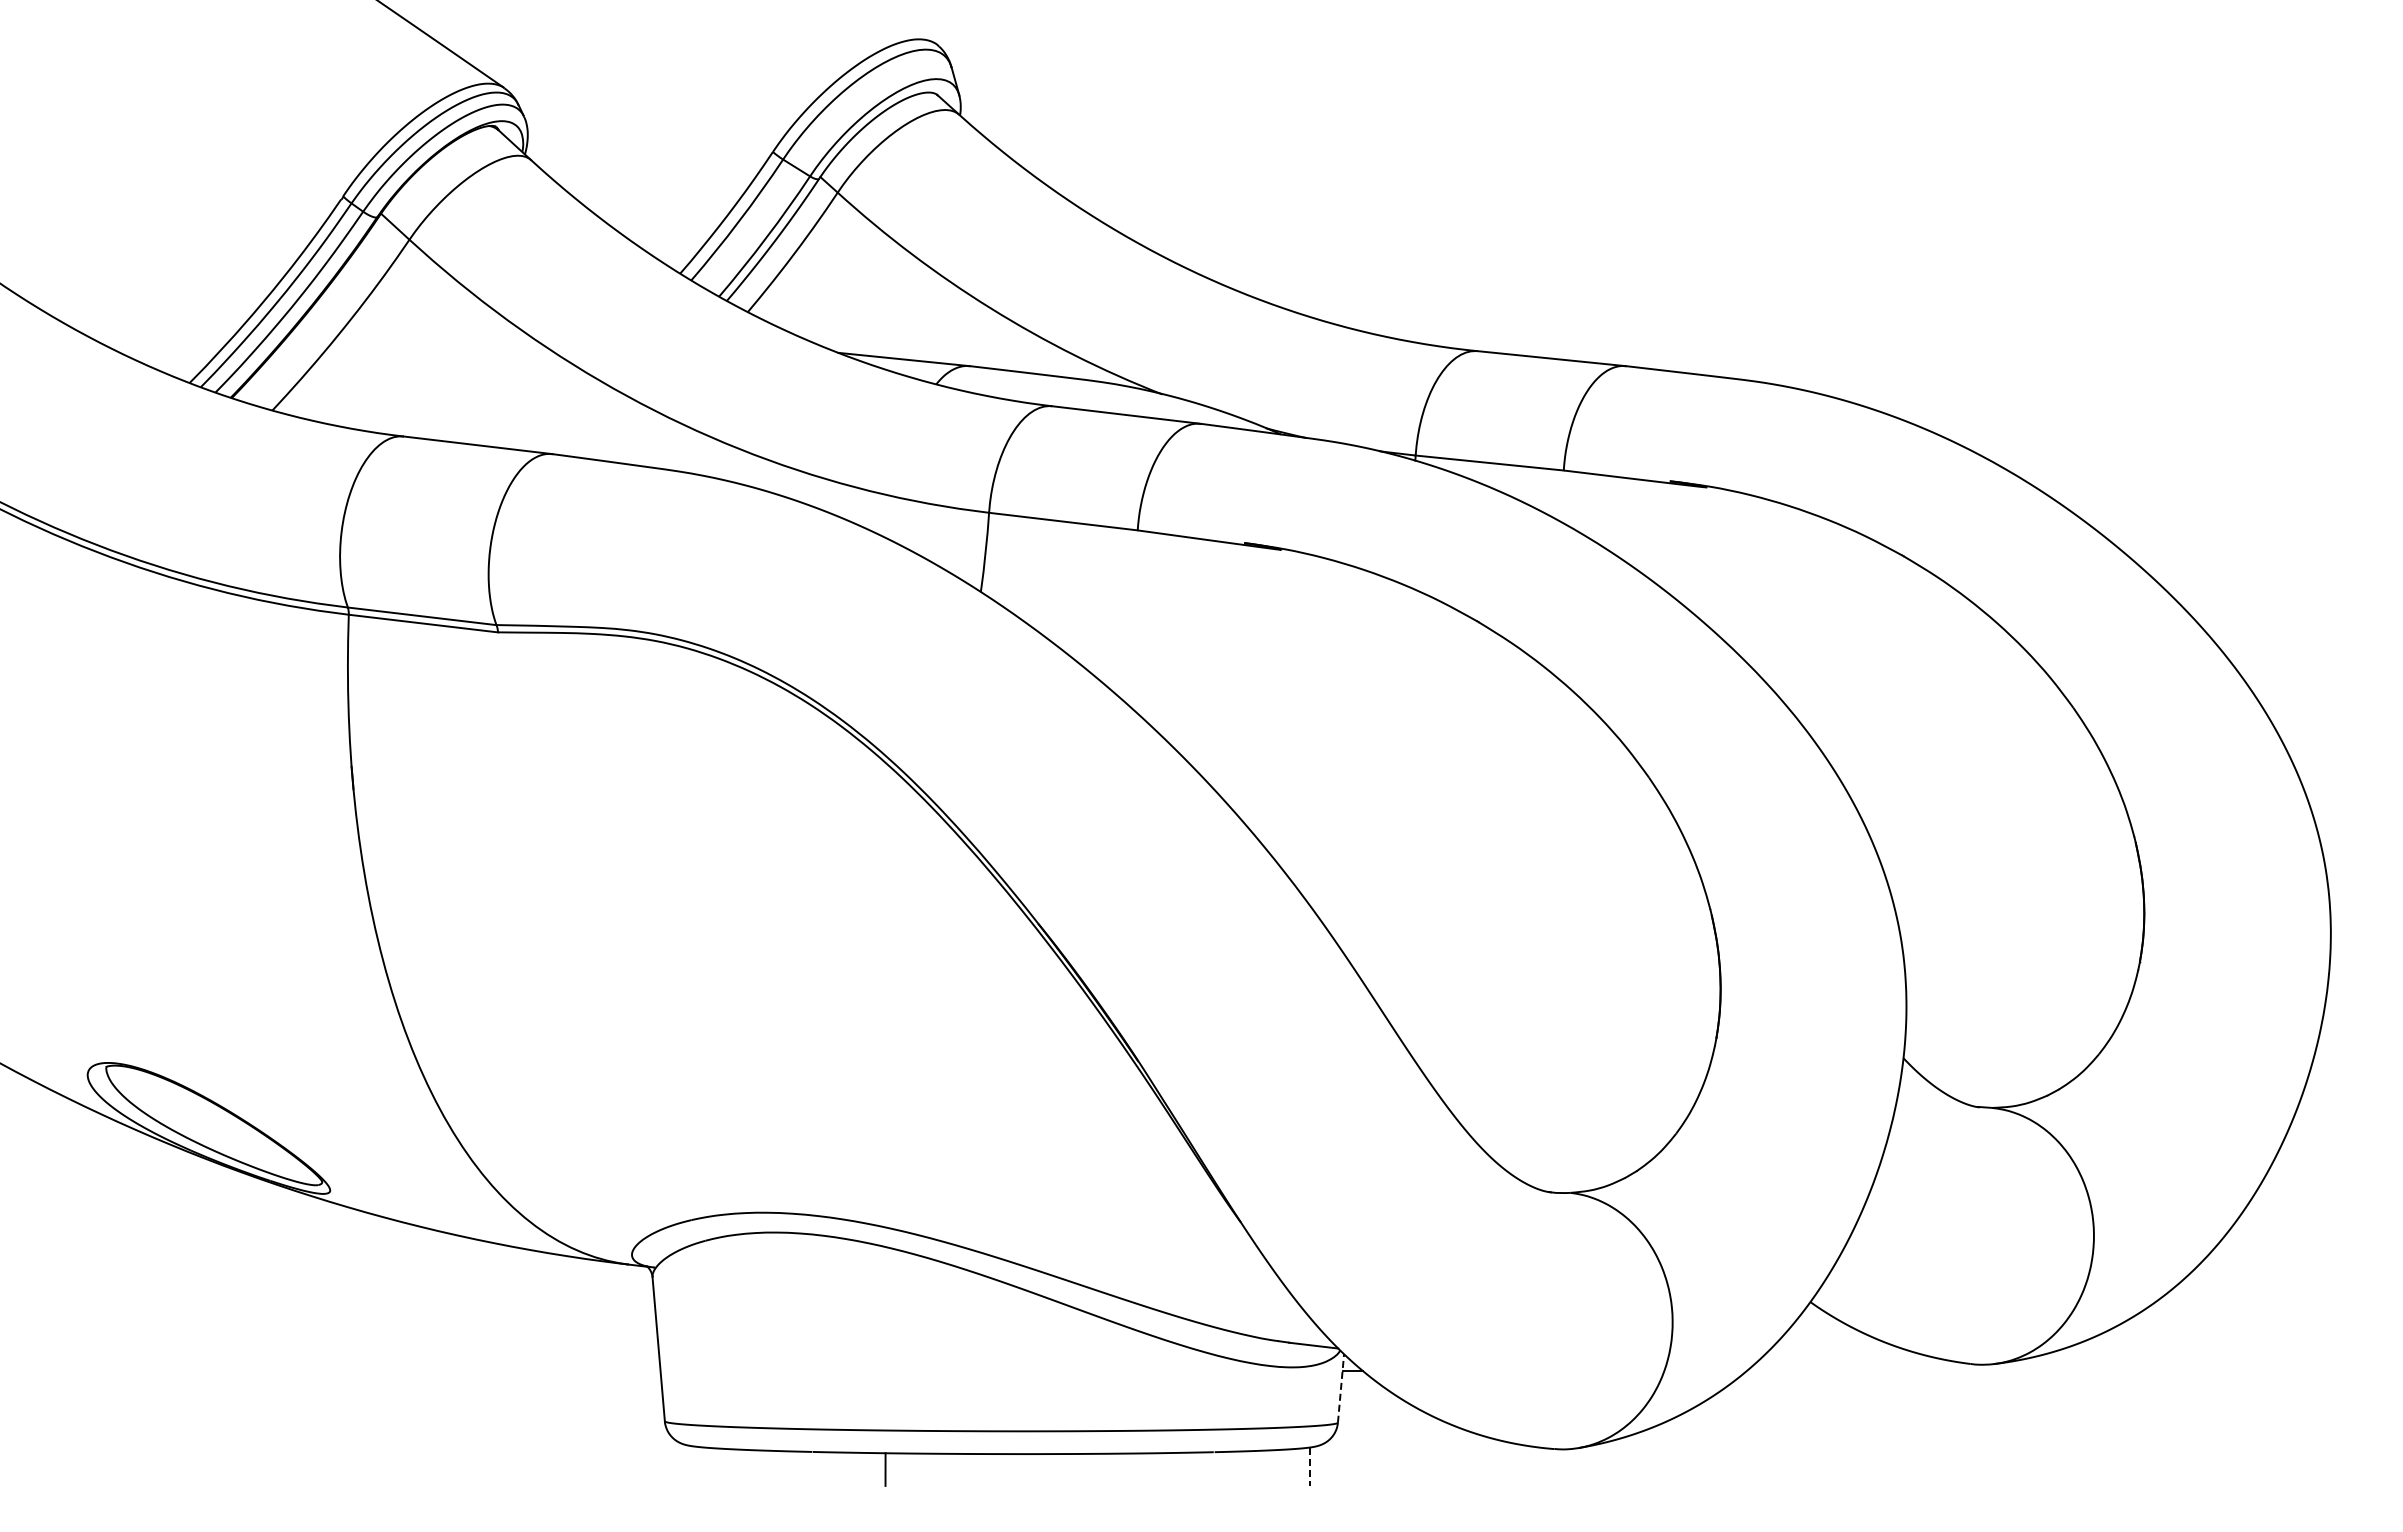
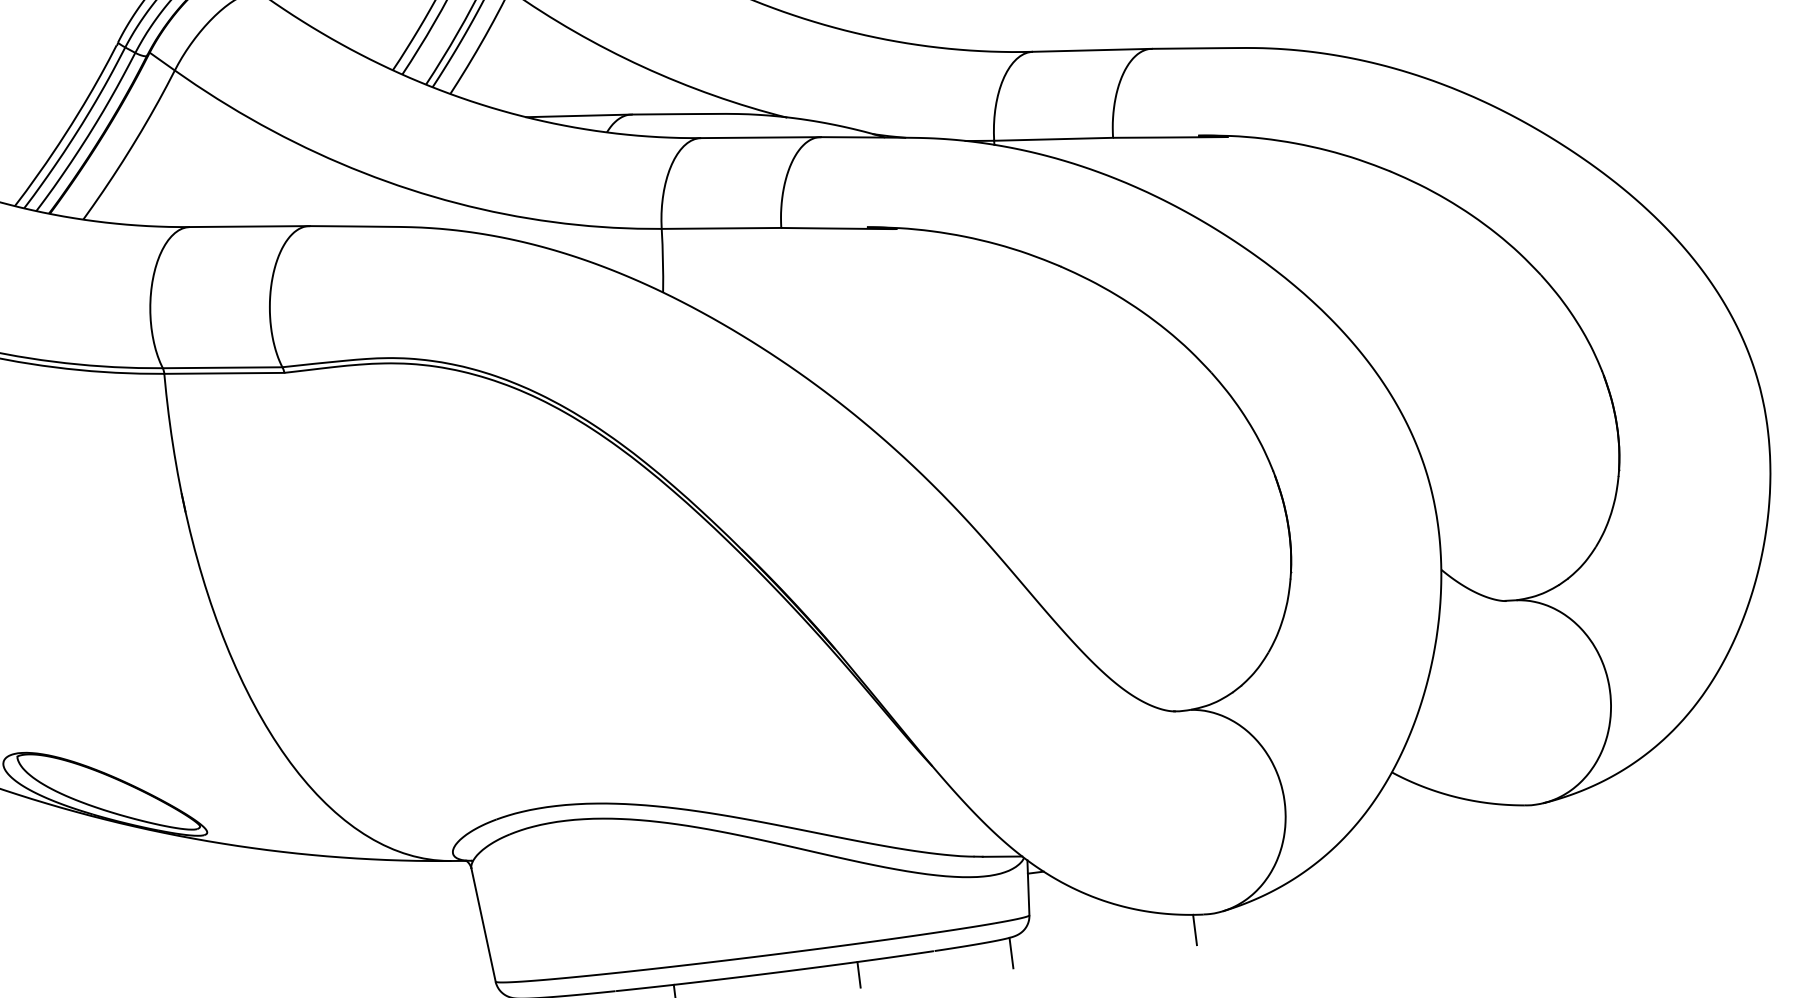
line: (1341, 1387) -> (1028, 887), dashed -> solid
line: (1541, 1466) -> (1195, 929), added
line: (1309, 1467) -> (1011, 953), dashed -> solid
line: (1117, 1469) -> (859, 974), added

